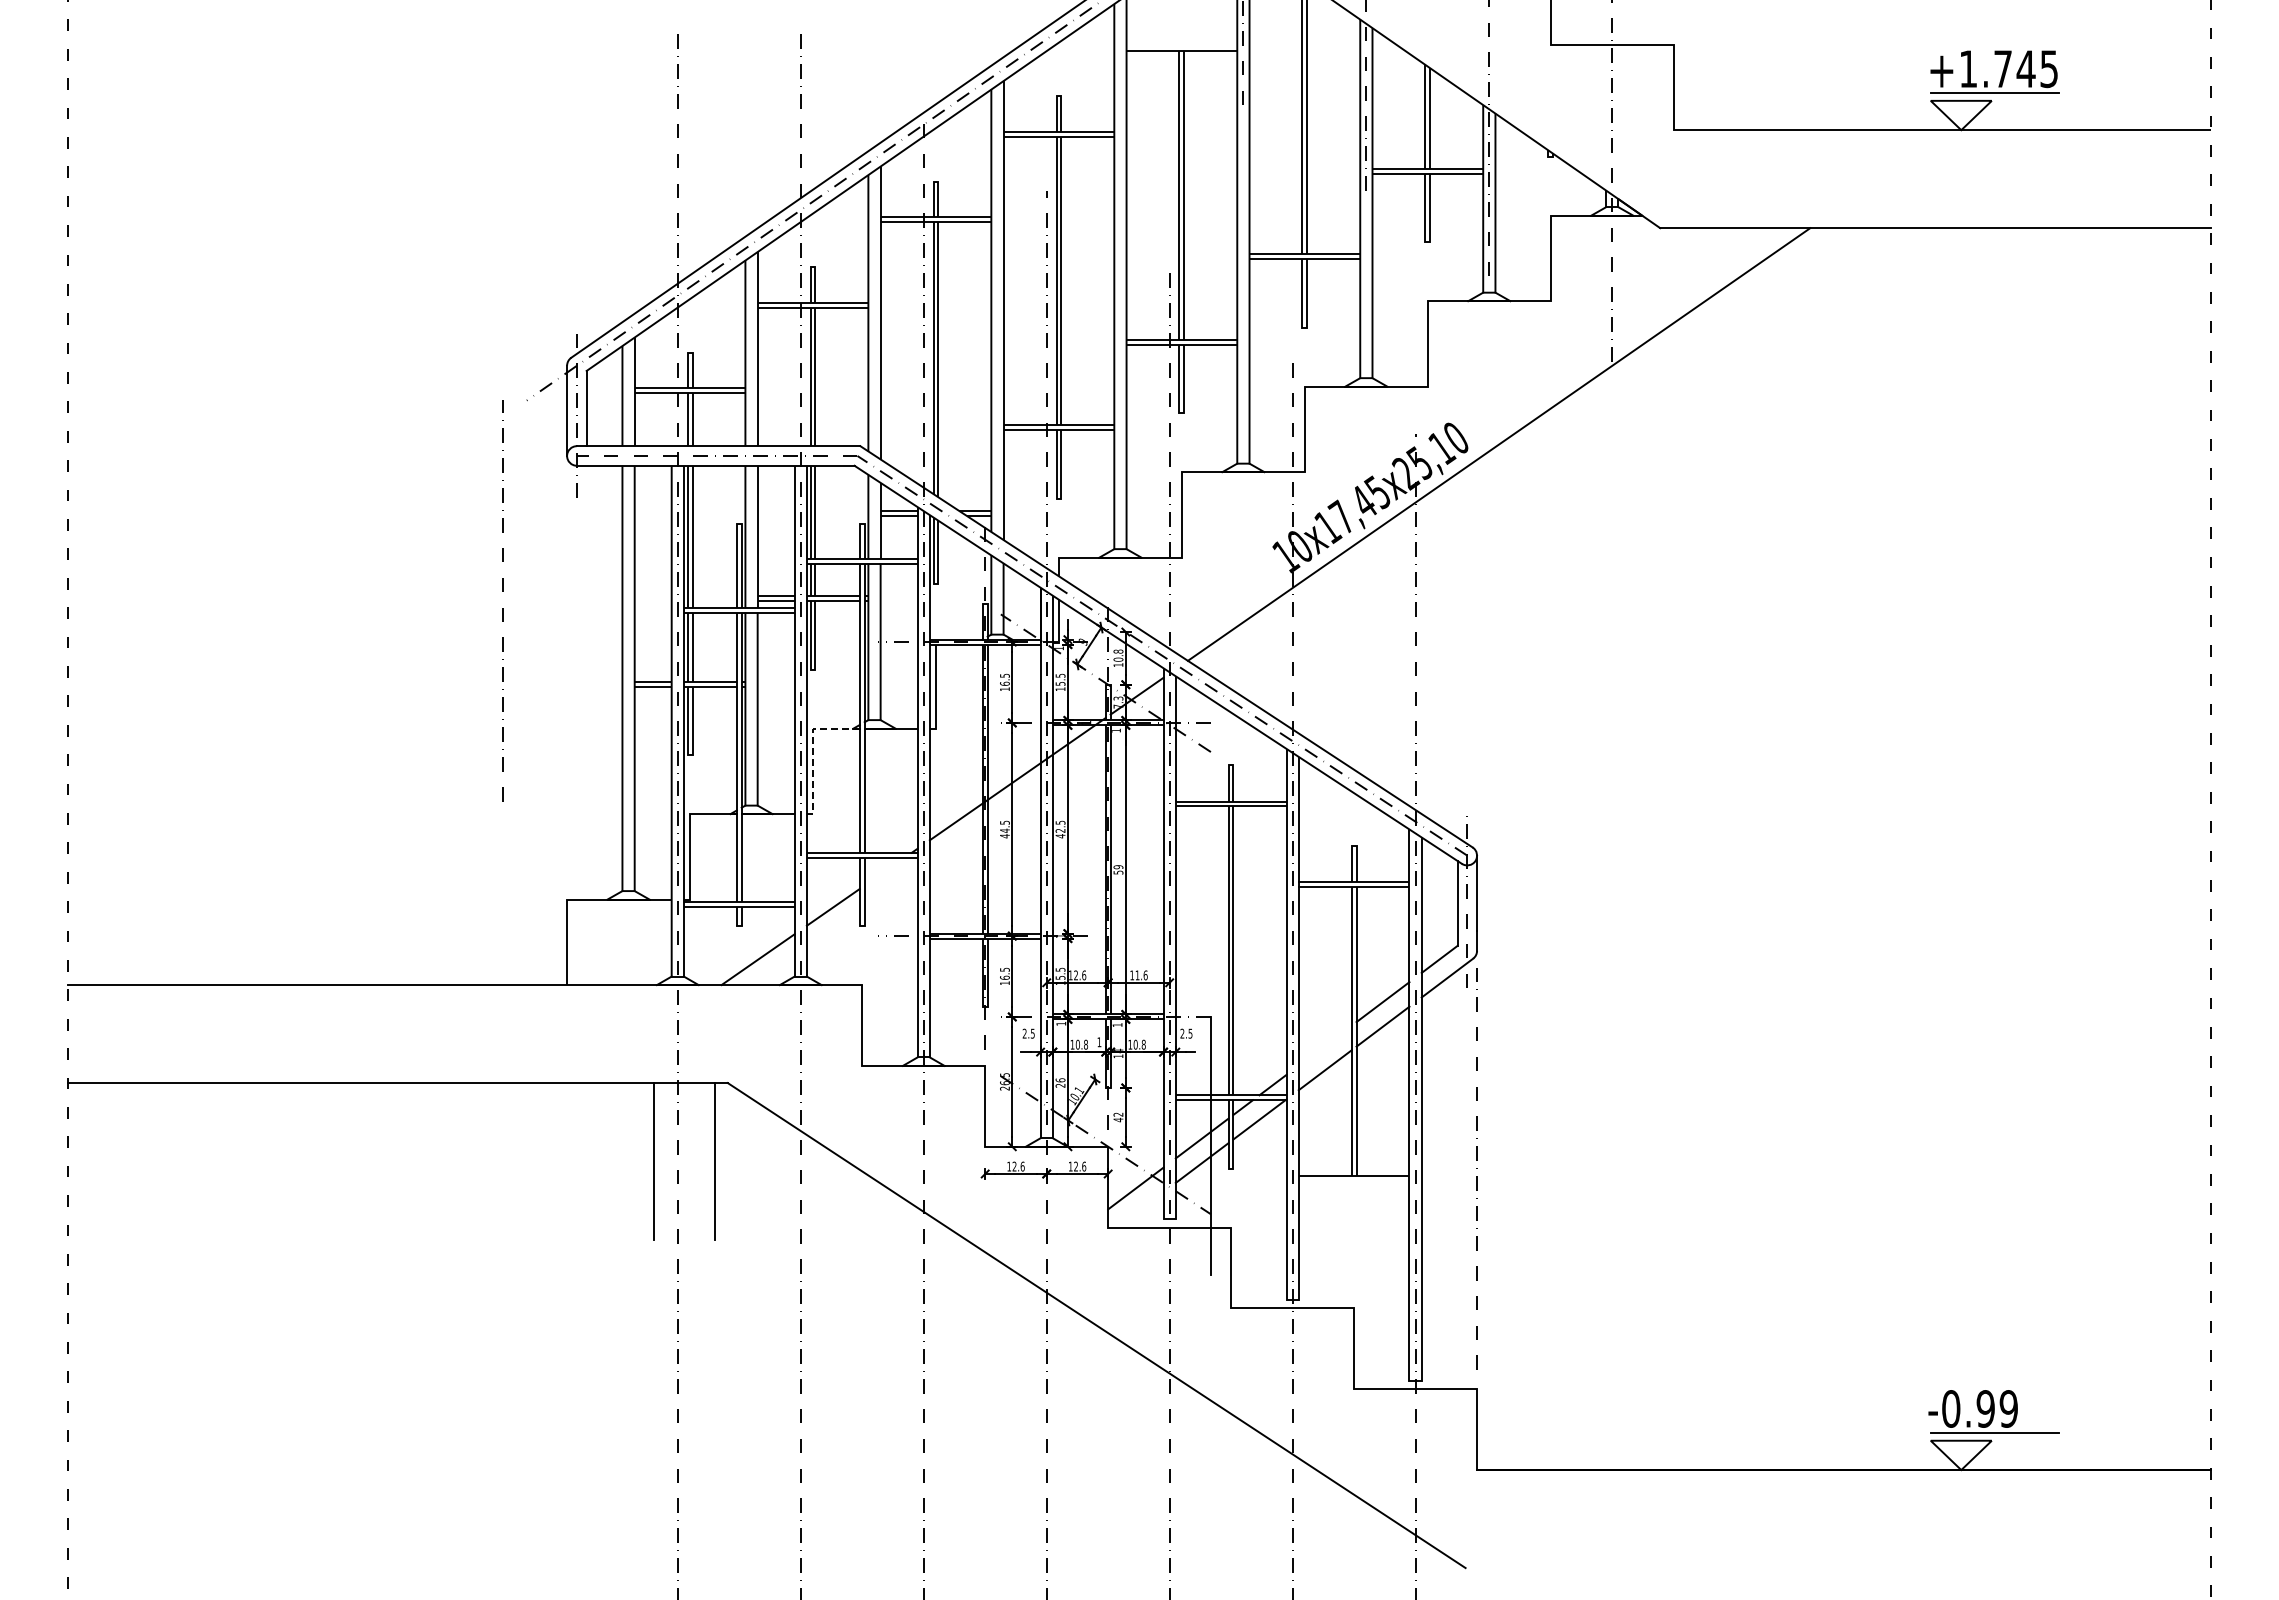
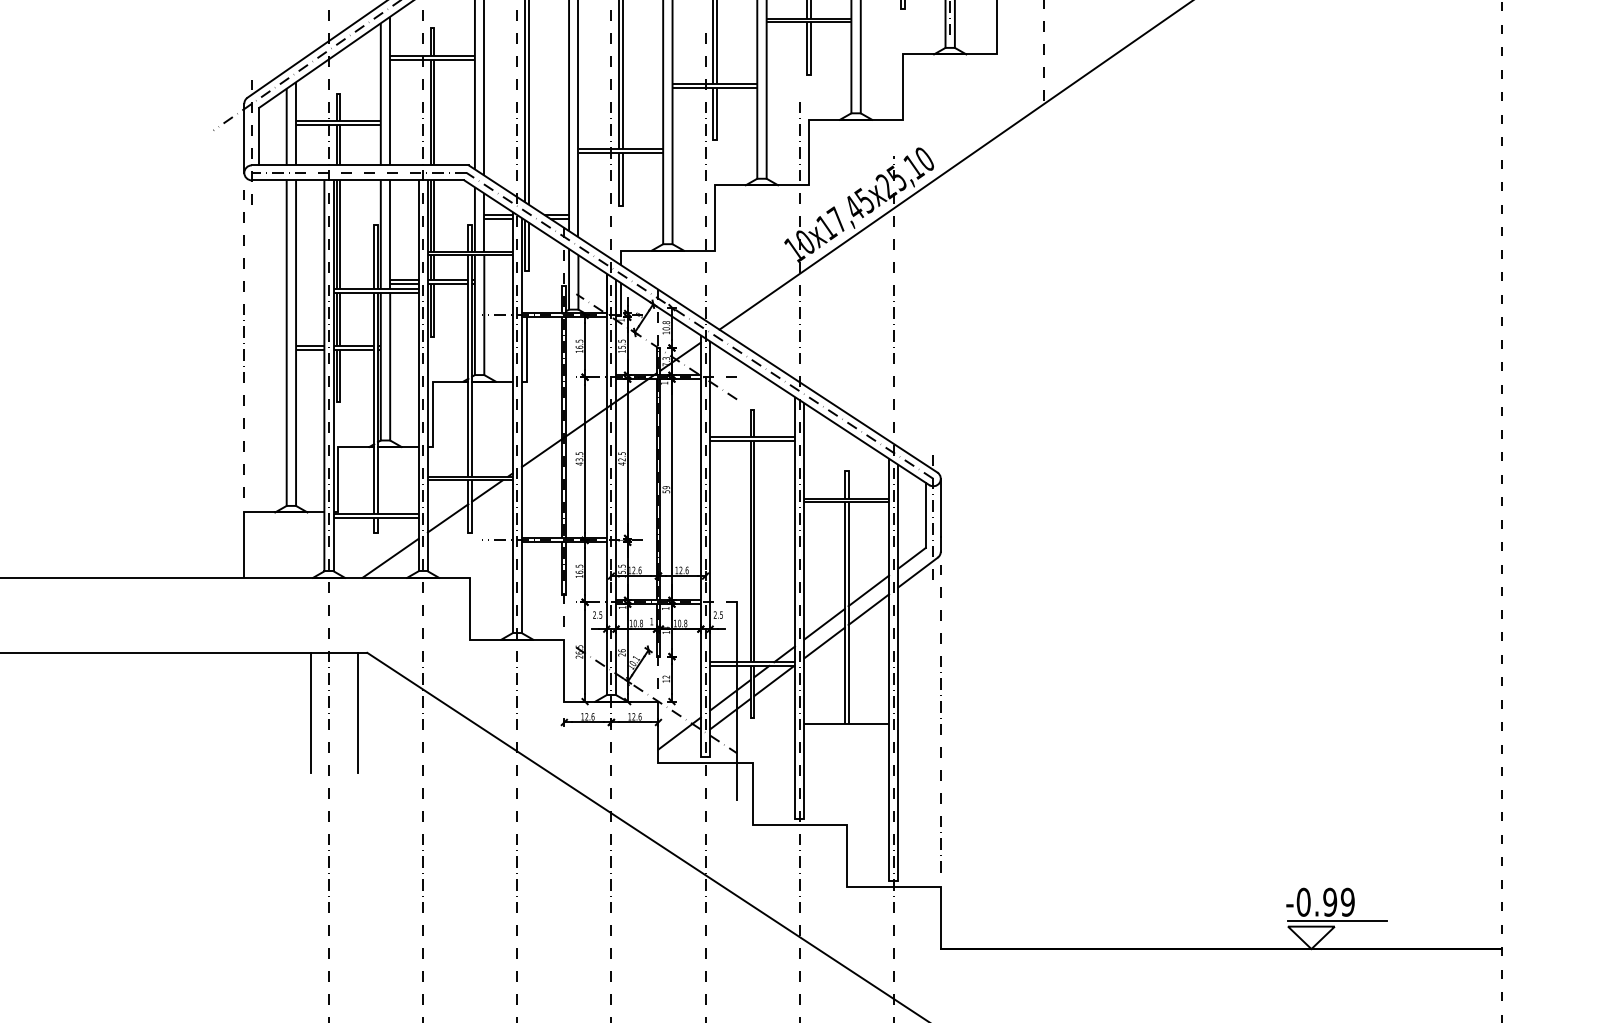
line: (502, 608) -> (243, 350), moved
line: (813, 751) -> (432, 399), dashed -> solid
text: (1004, 831) -> (579, 460), 44.5 -> 43.5
line: (884, 871) -> (487, 490), added
text: (1137, 975) -> (680, 570), 11.6 -> 12.6
line: (1324, 1045) -> (824, 624), added
text: (1118, 1119) -> (666, 680), 42 -> 12

